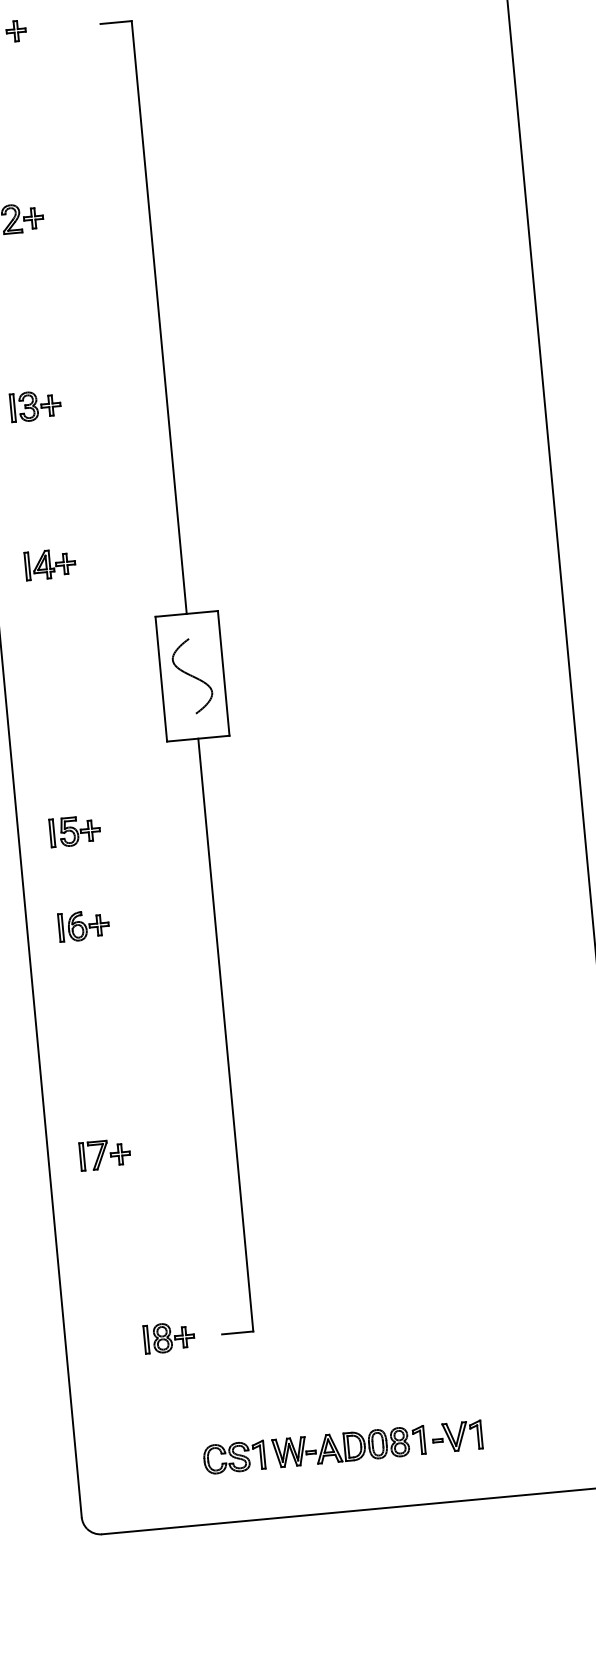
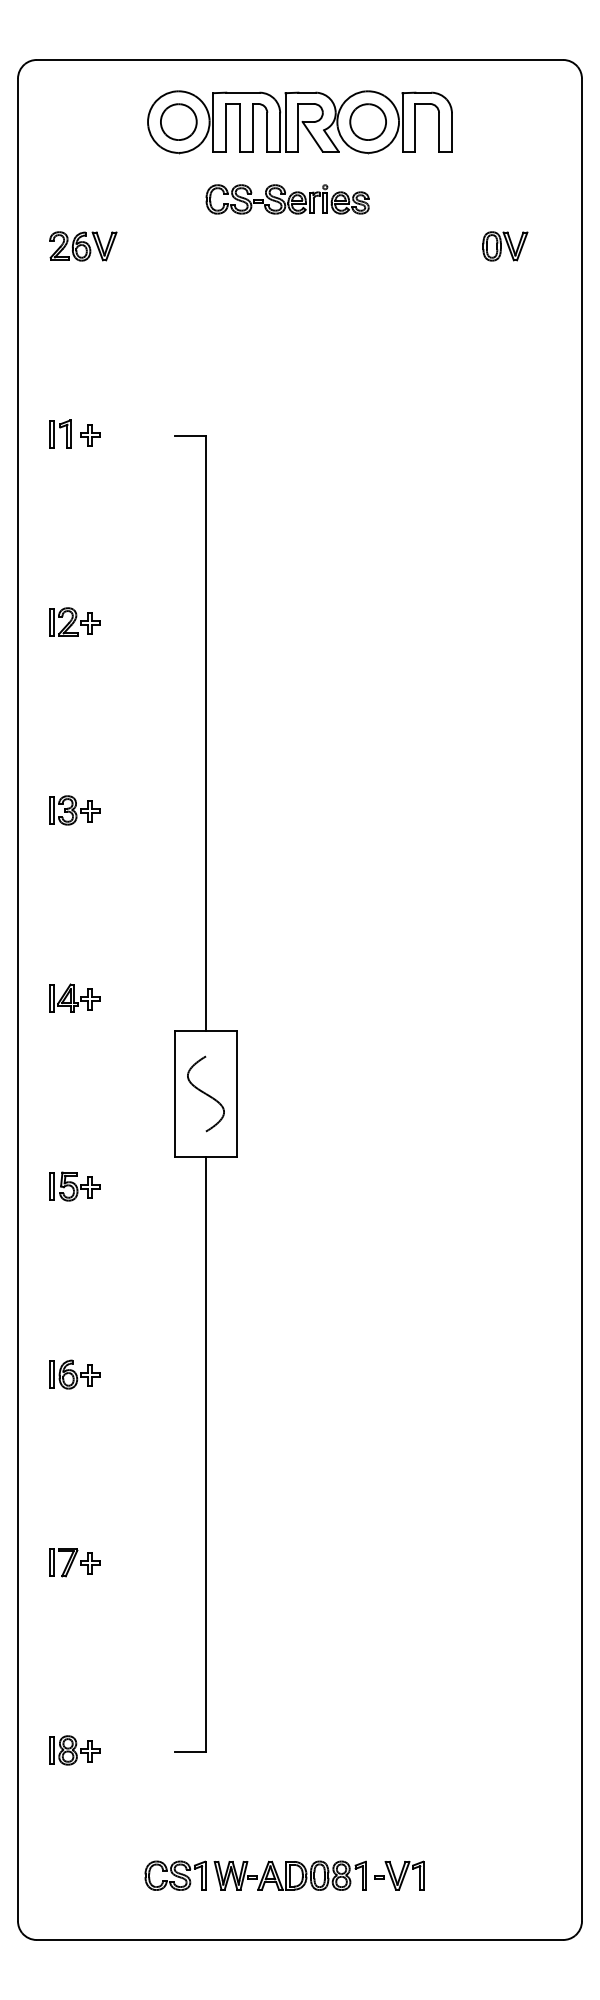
part: (50, 563) -> (74, 997), moved
part: (74, 831) -> (74, 1186), moved
part: (83, 925) -> (74, 1374), moved
part: (169, 1337) -> (74, 1750), moved

